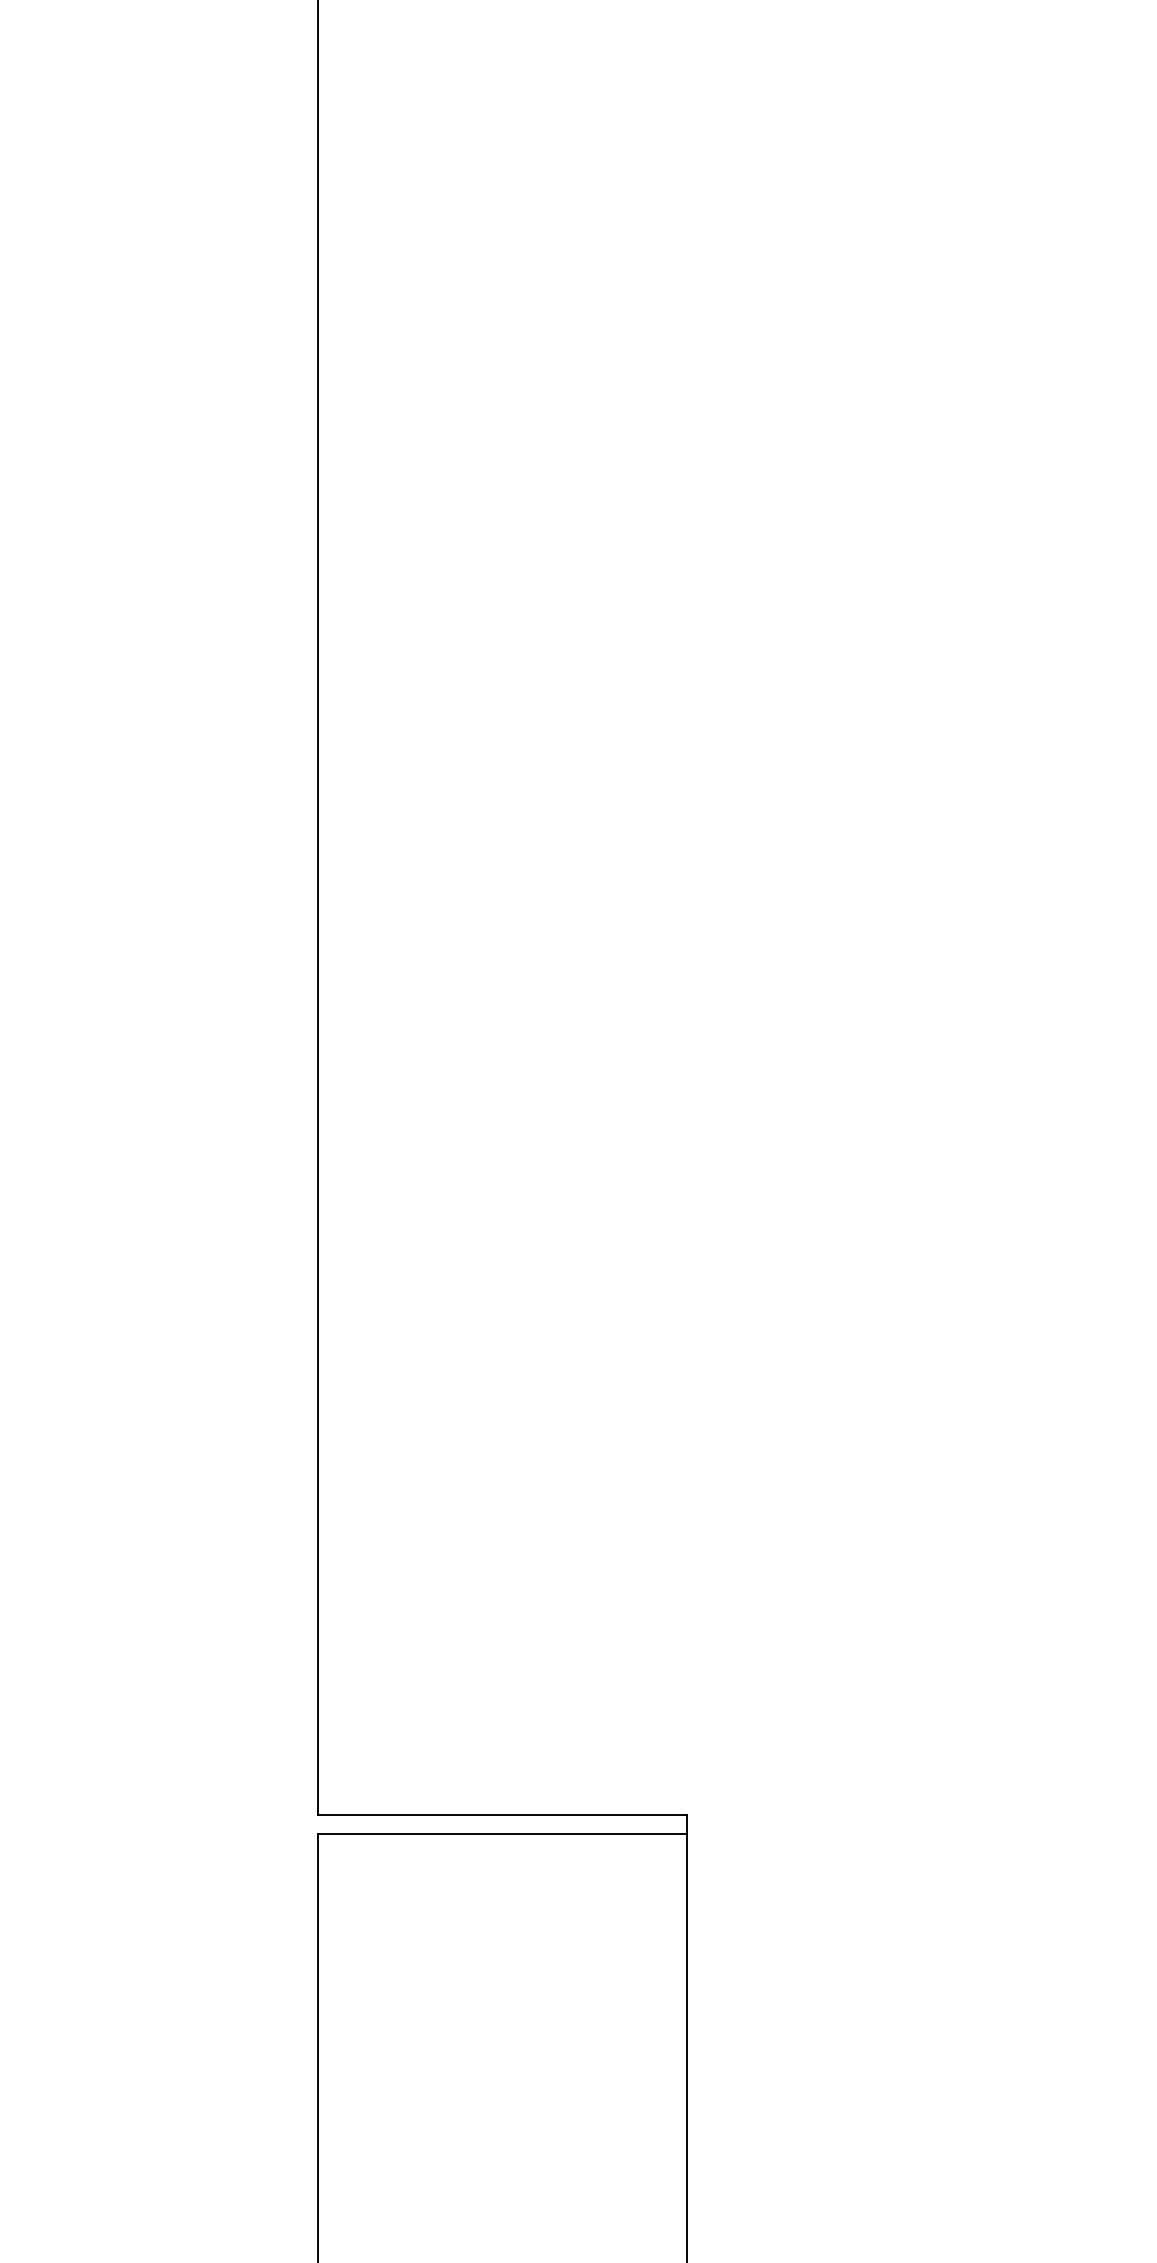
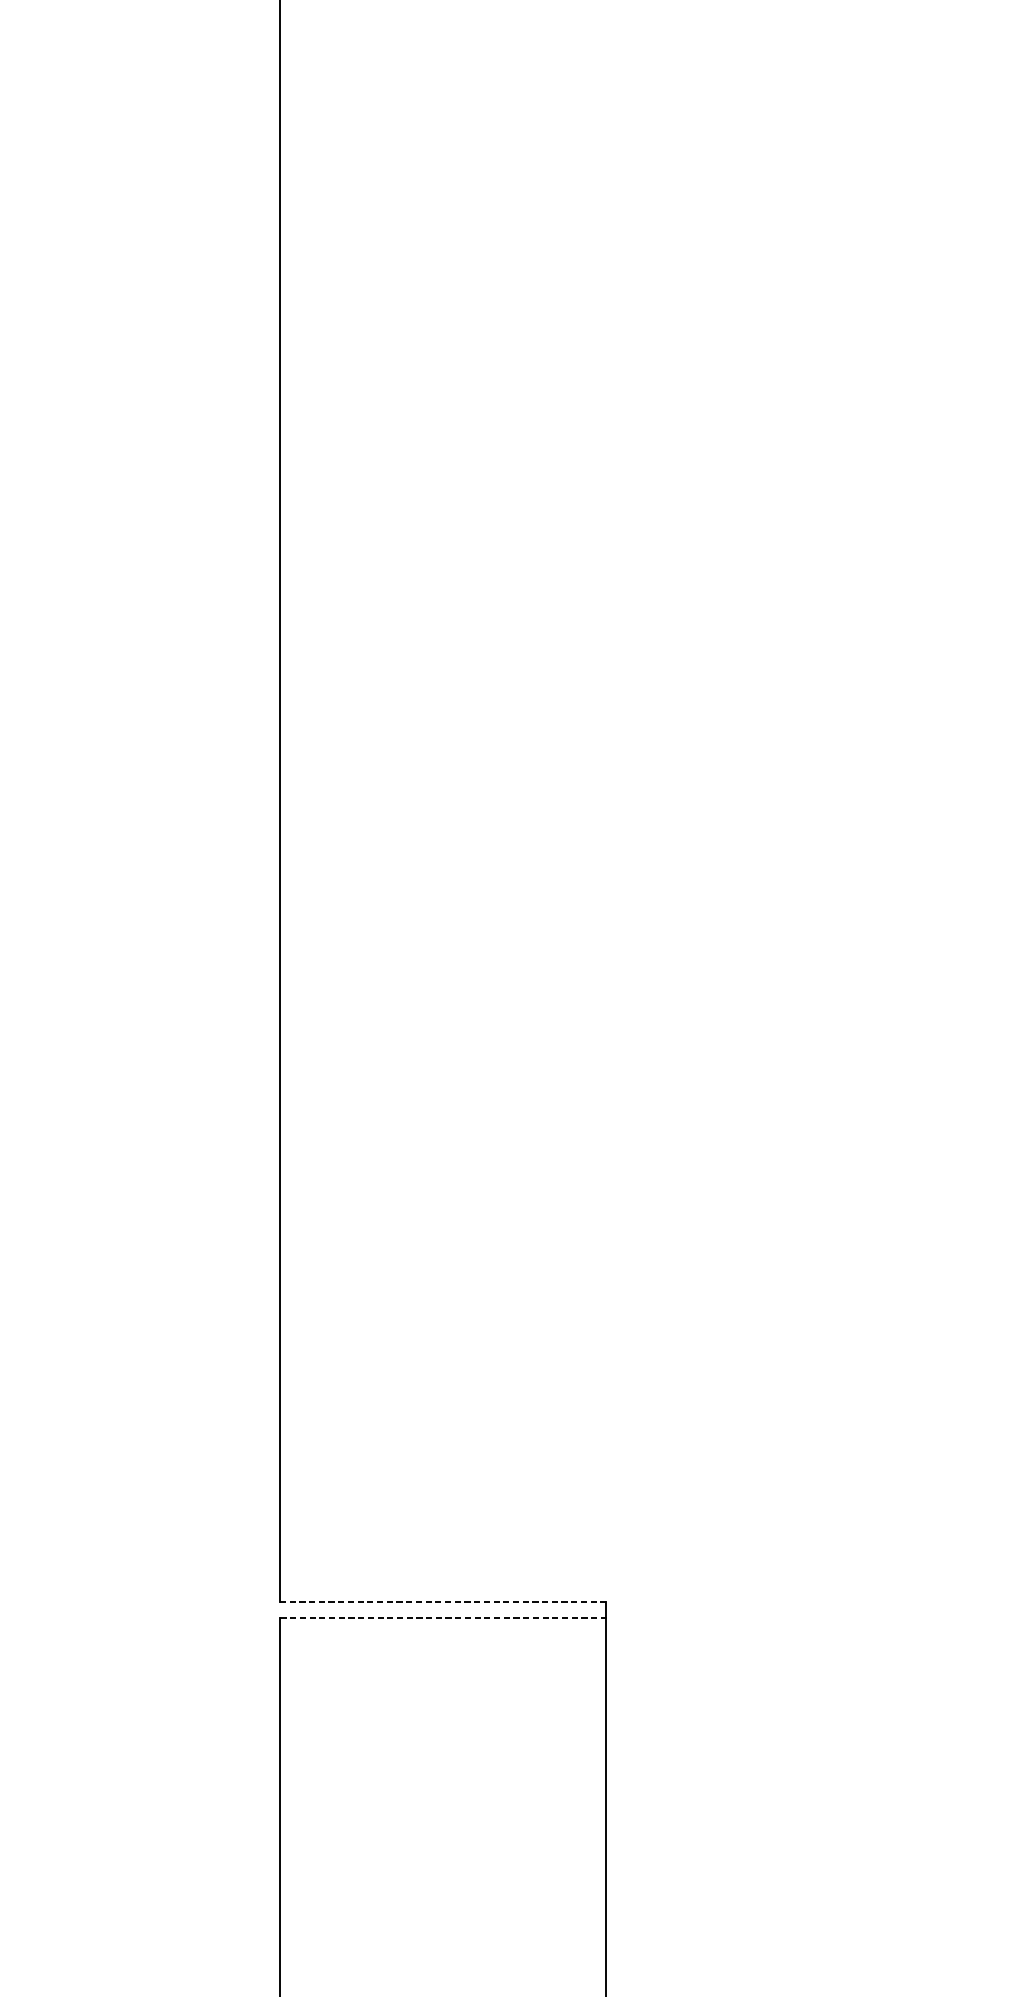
line: (502, 1815) -> (443, 1602), solid -> dashed
line: (502, 1833) -> (443, 1618), solid -> dashed

